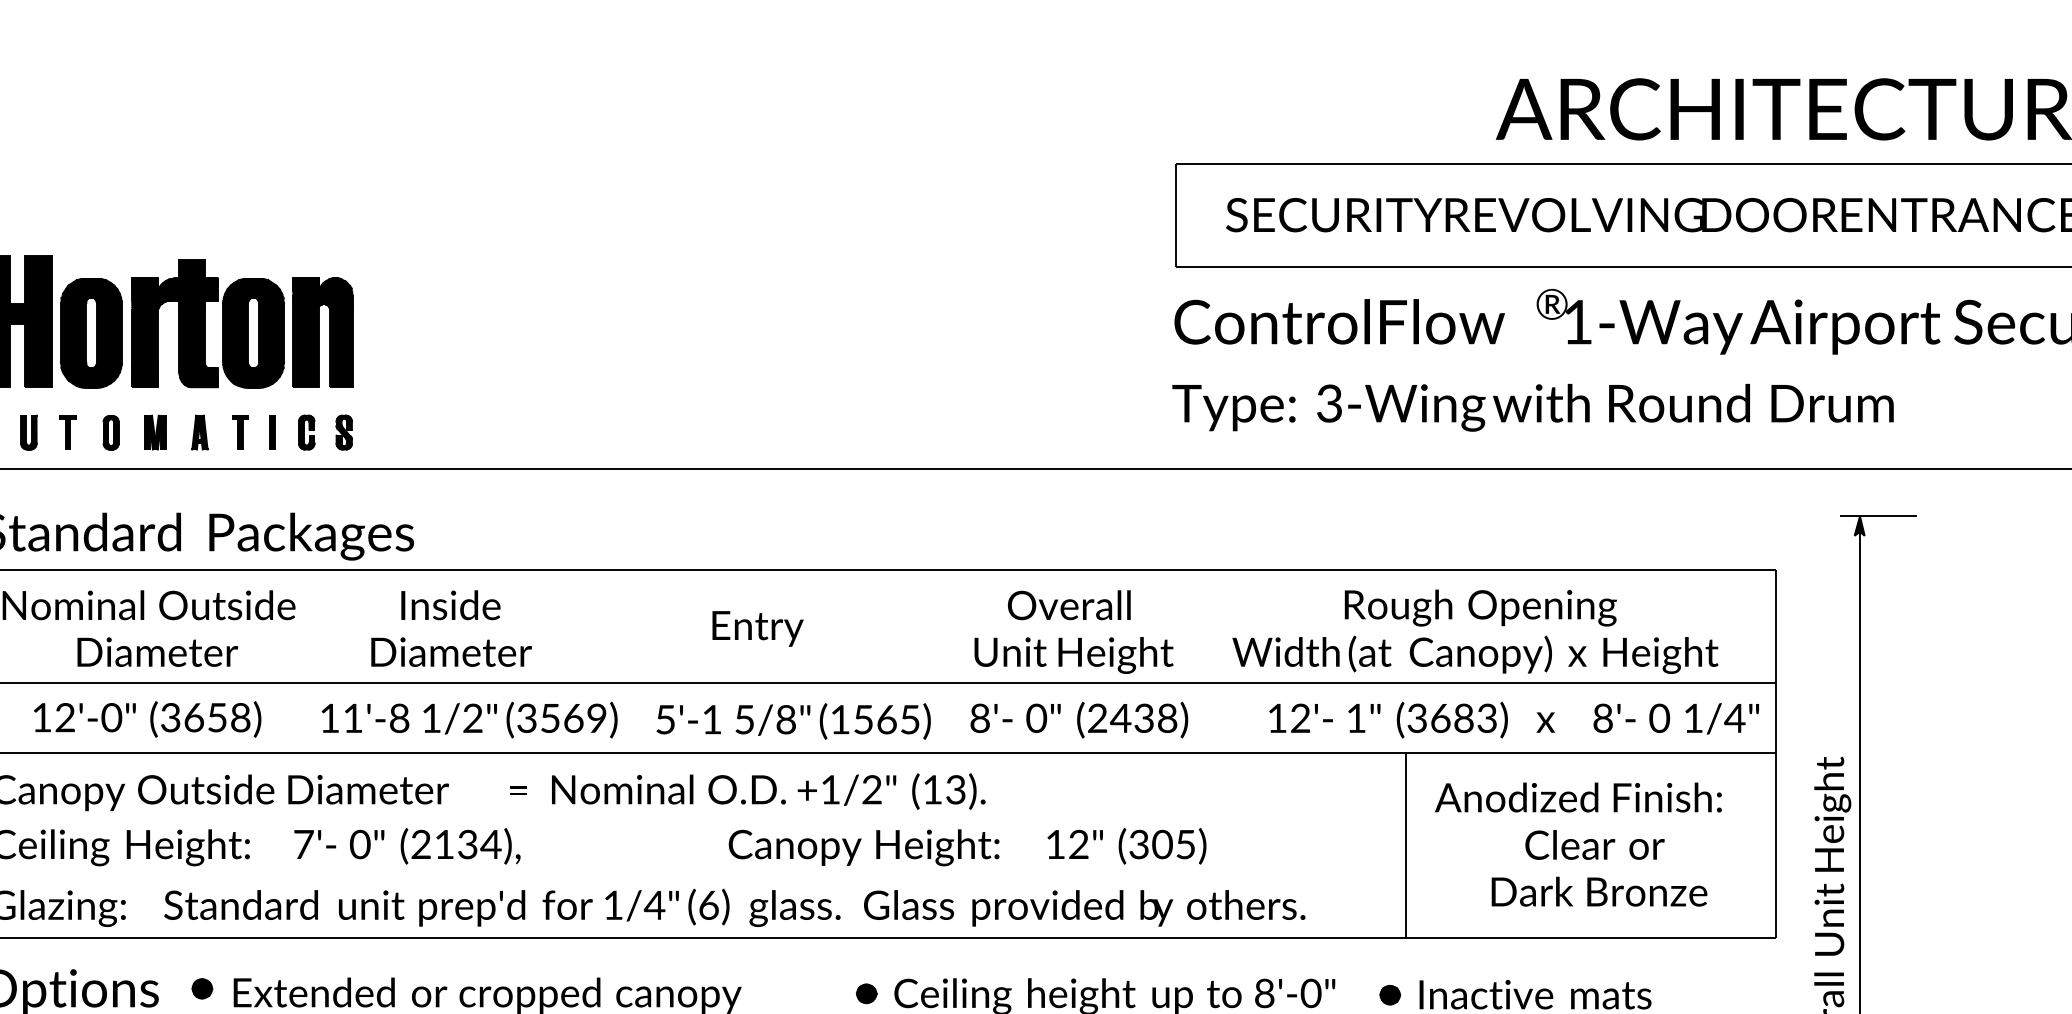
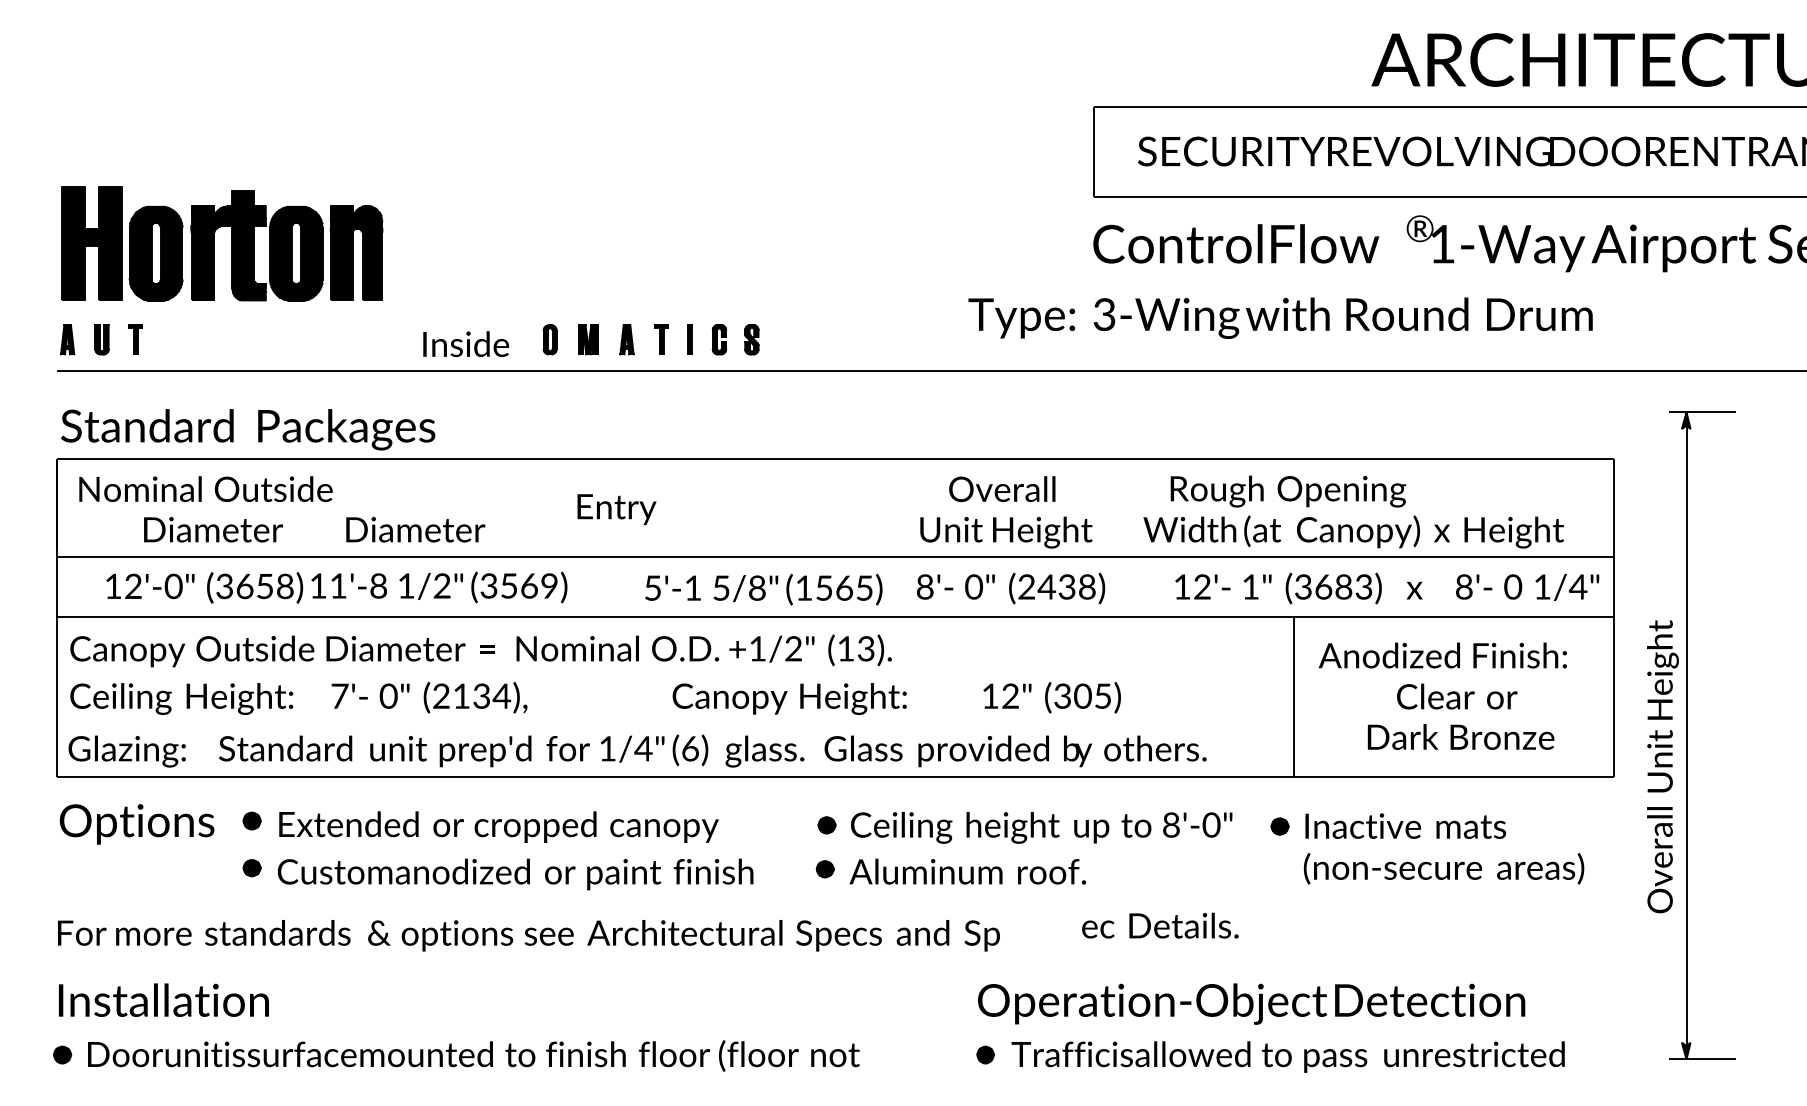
text: (1532, 406) -> (1280, 317), moved
part: (237, 432) -> (659, 339), moved
text: (451, 604) -> (466, 343), moved
text: (1480, 607) -> (1288, 491), moved
text: (757, 628) -> (616, 509), moved
text: (451, 651) -> (415, 529), moved
text: (469, 720) -> (439, 587), moved
text: (747, 791) -> (685, 650), moved
text: (863, 847) -> (789, 698), moved

